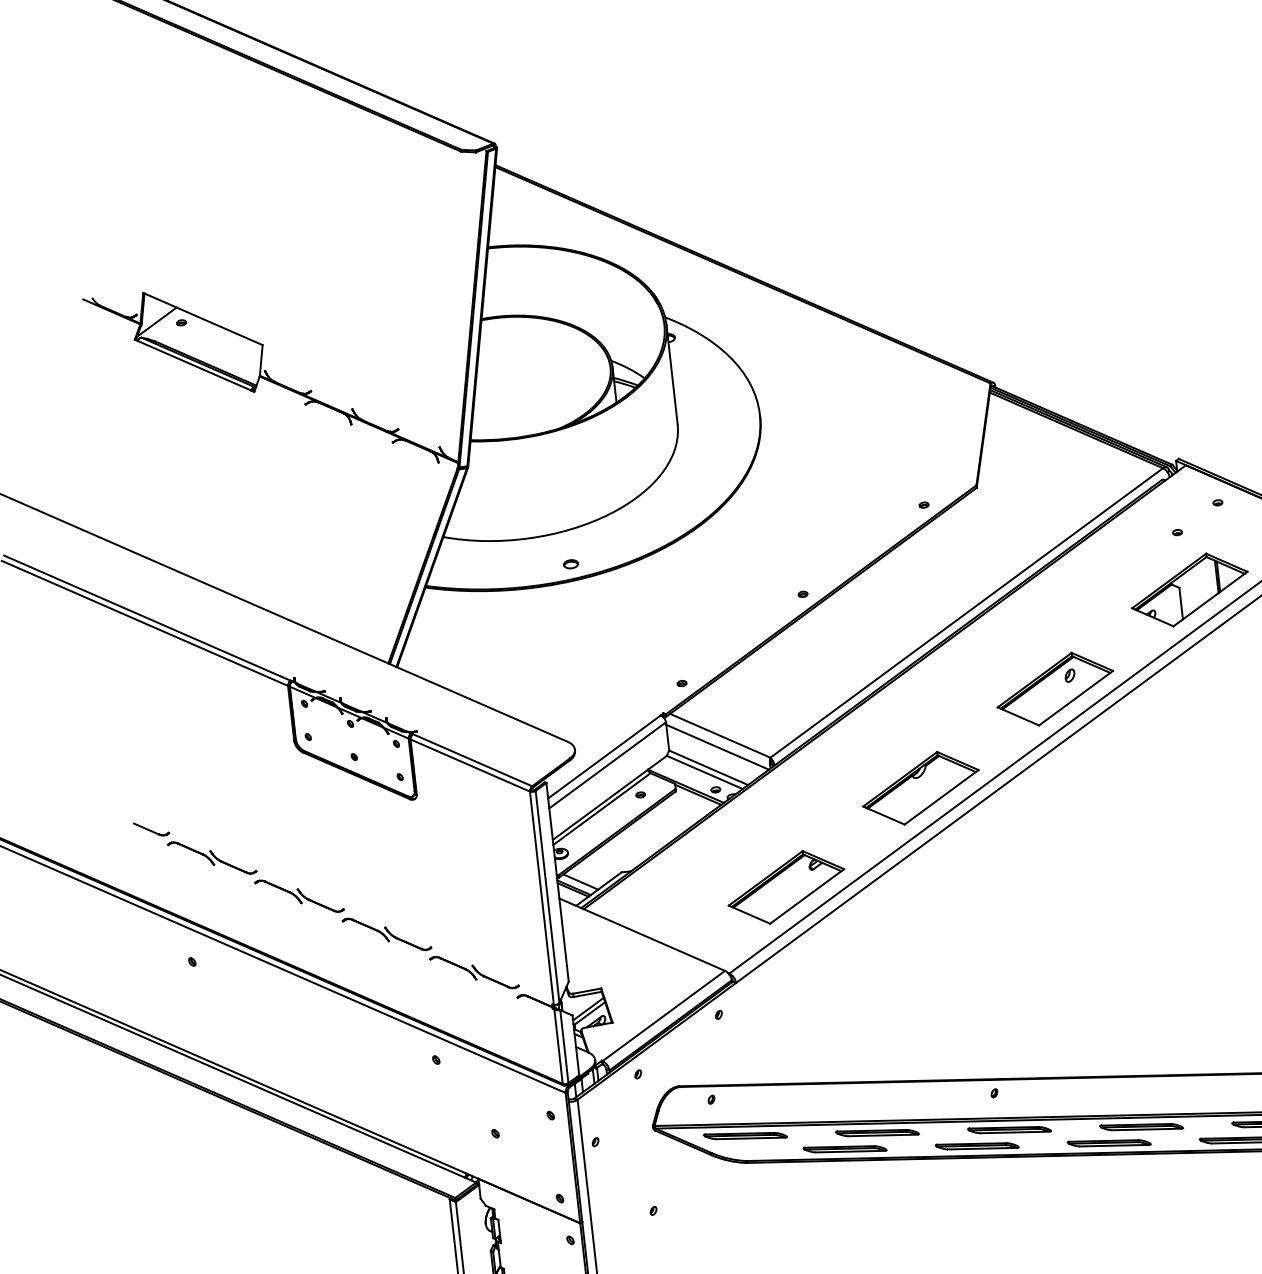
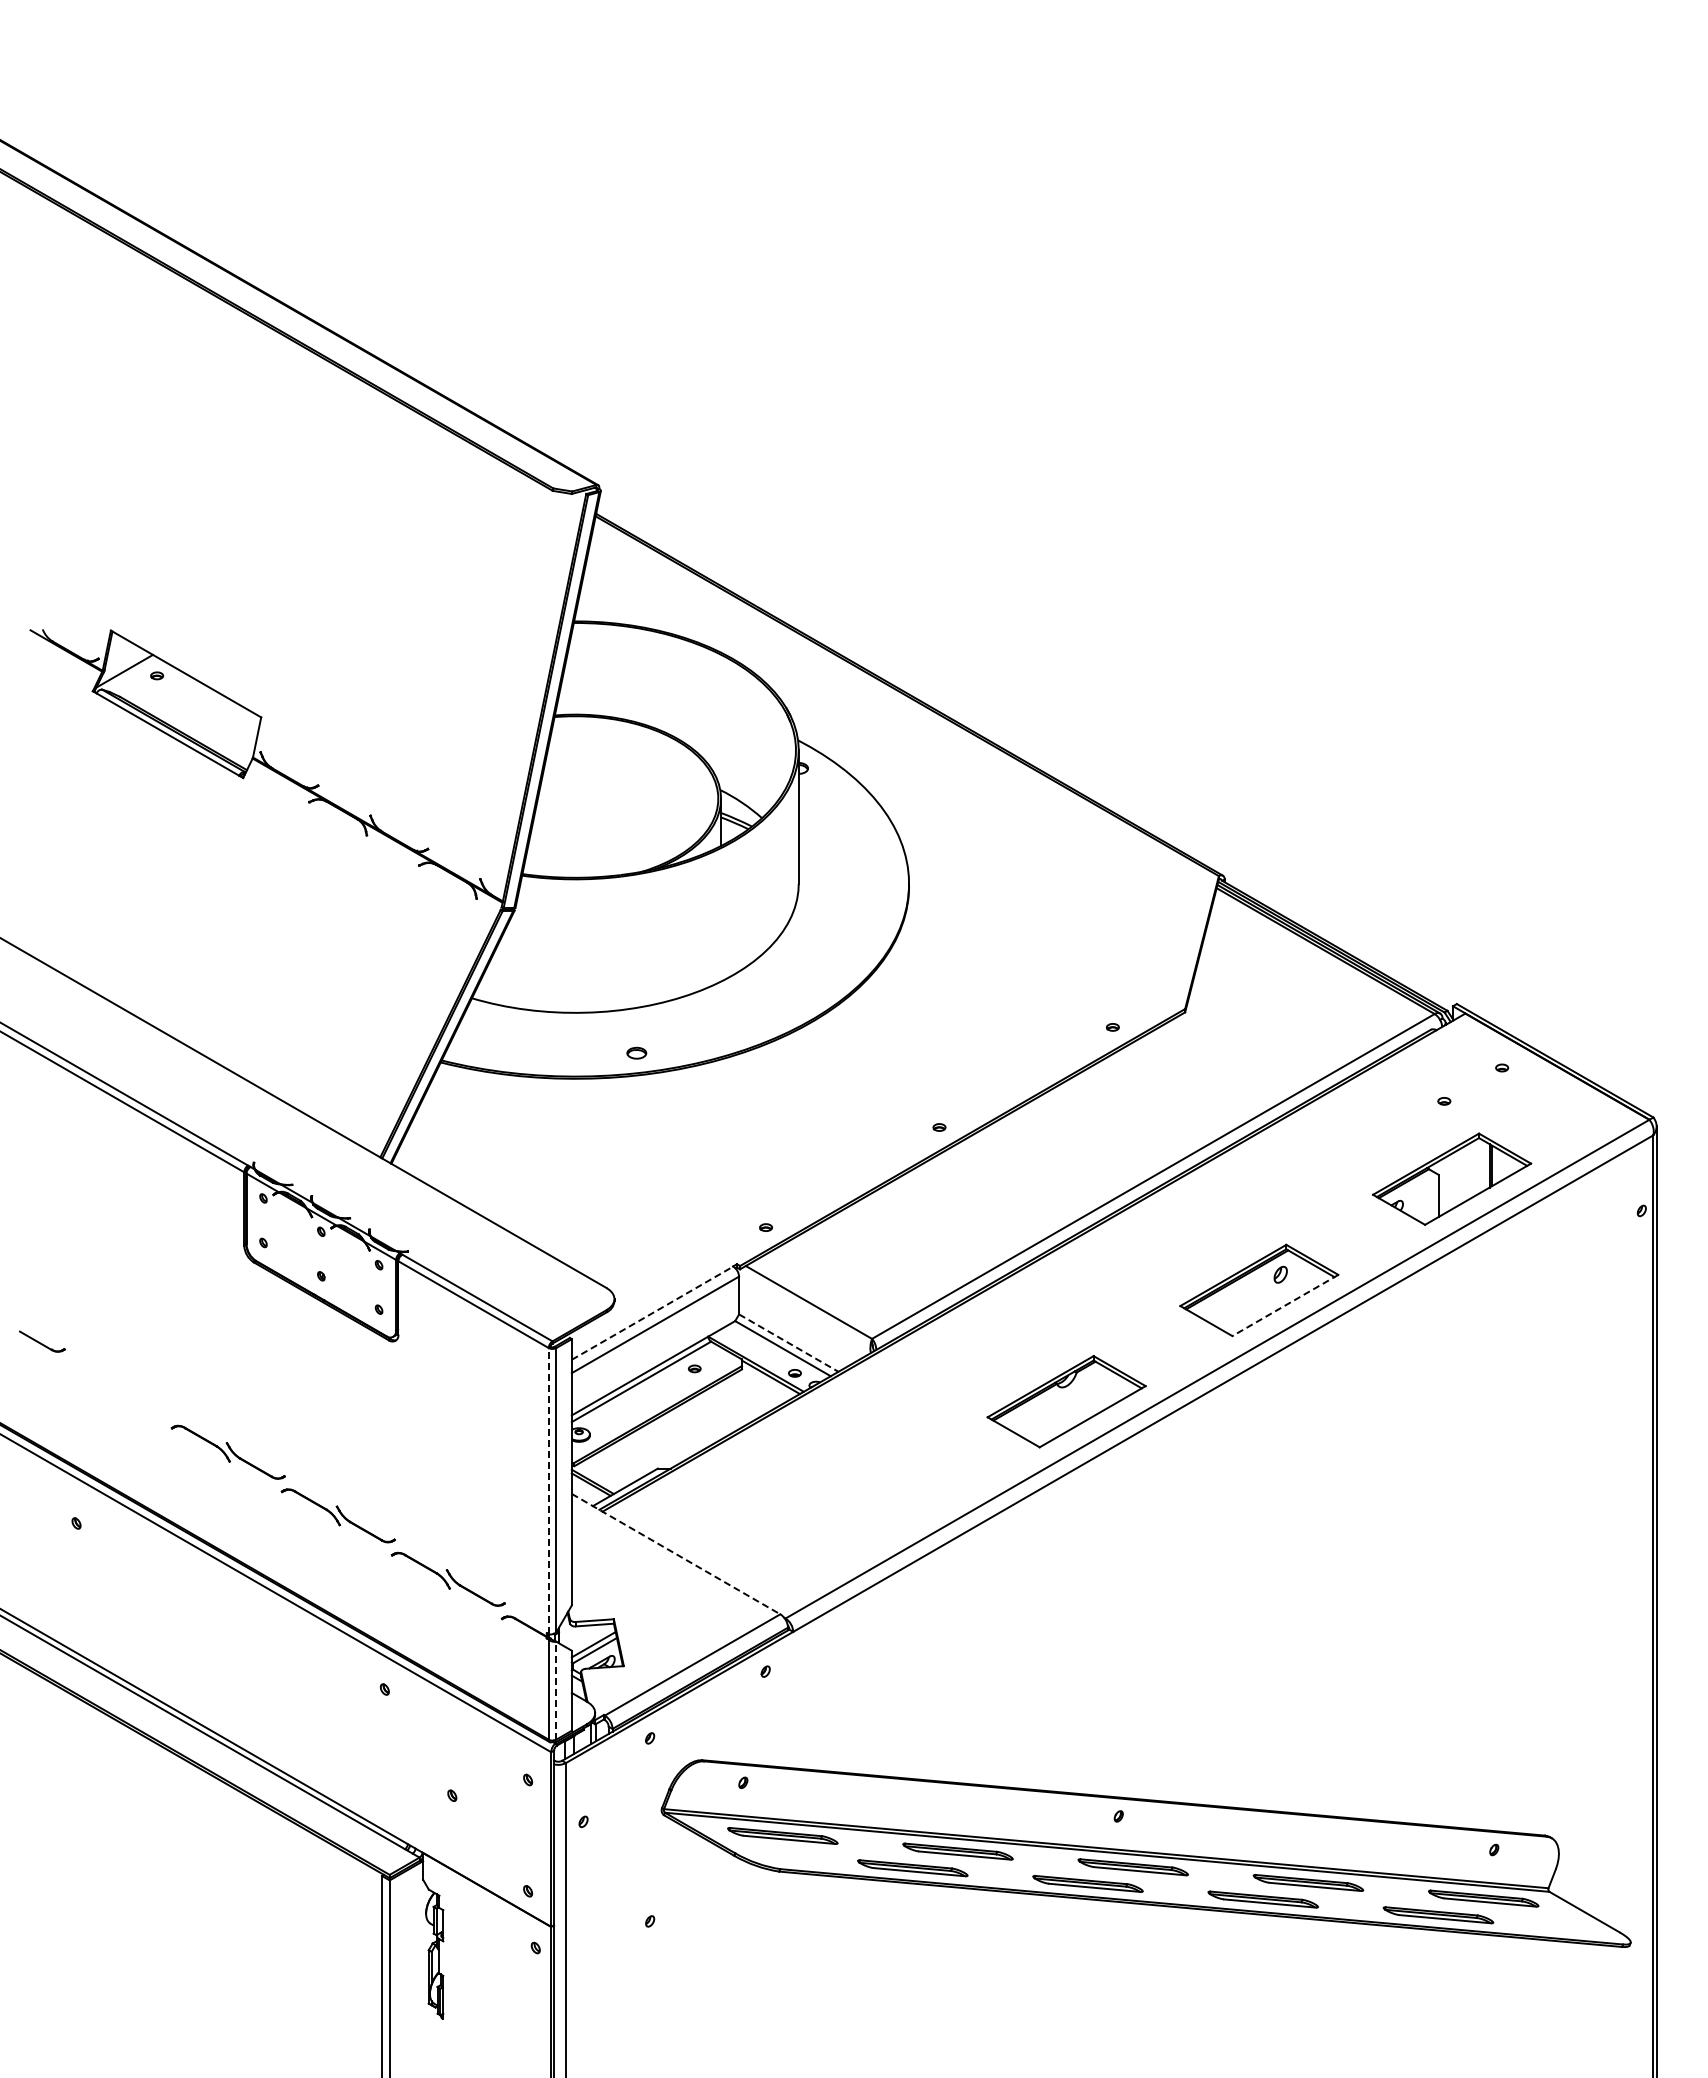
line: (1075, 698) -> (1284, 1305), solid -> dashed
line: (717, 746) -> (803, 1316), removed
line: (605, 756) -> (653, 1312), solid -> dashed
line: (709, 768) -> (789, 1343), solid -> dashed
part: (211, 857) -> (117, 1388), removed
line: (580, 881) -> (602, 1474), removed
part: (786, 887) -> (873, 1512), removed
line: (541, 897) -> (548, 1490), solid -> dashed
line: (642, 934) -> (676, 1554), solid -> dashed
line: (564, 1046) -> (556, 1690), solid -> dashed

